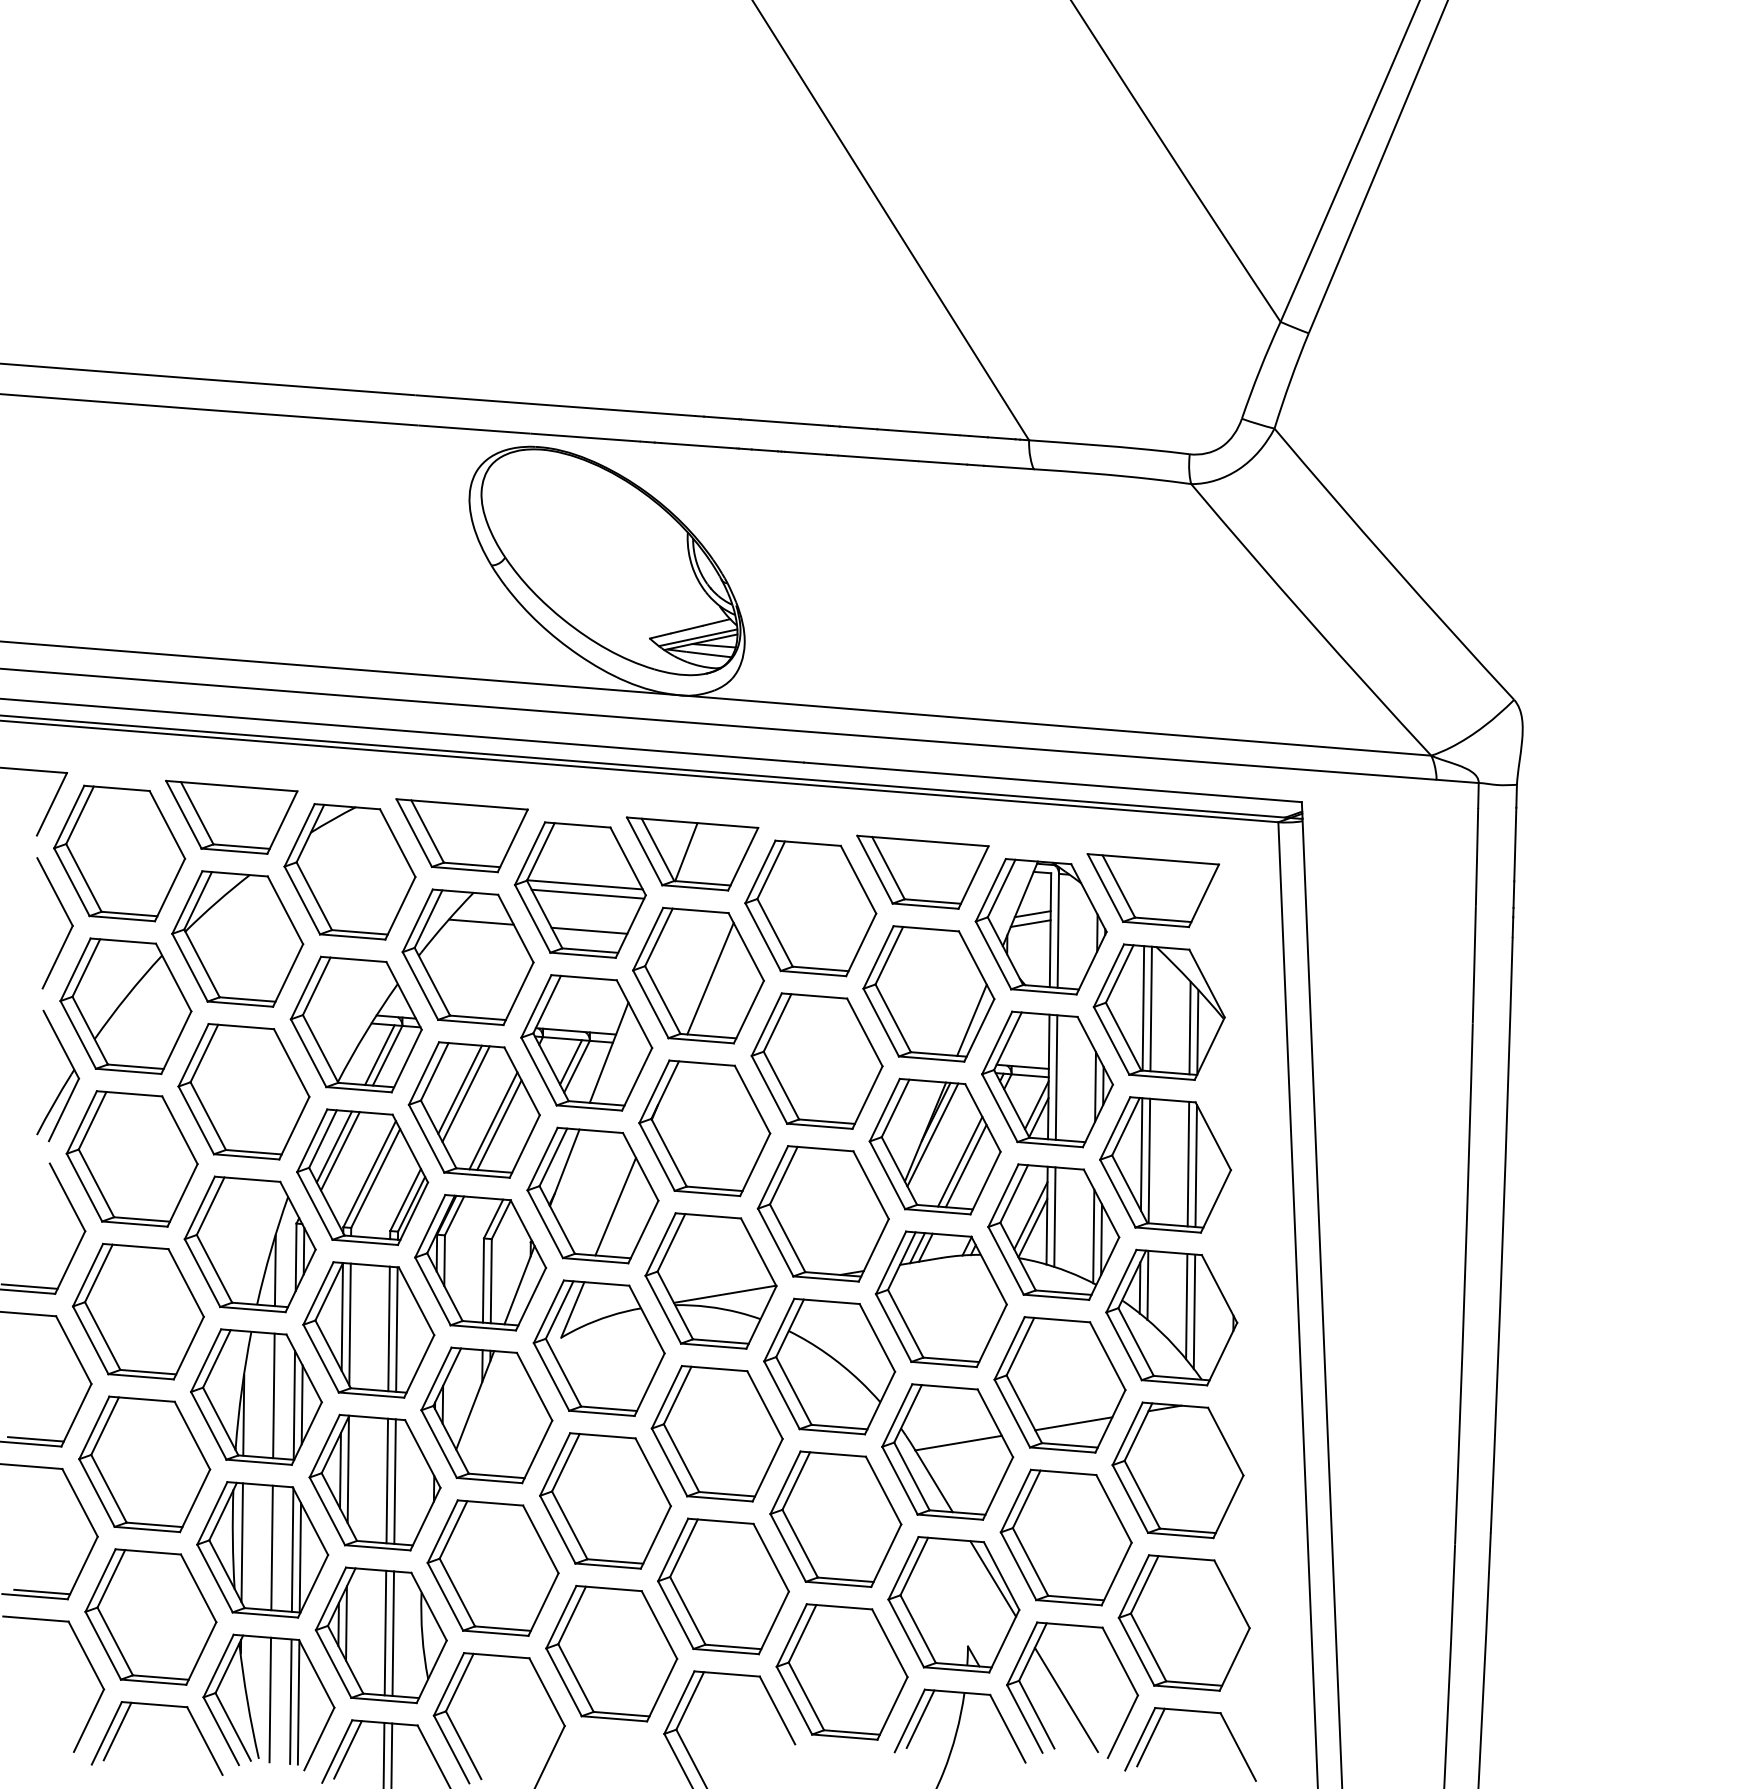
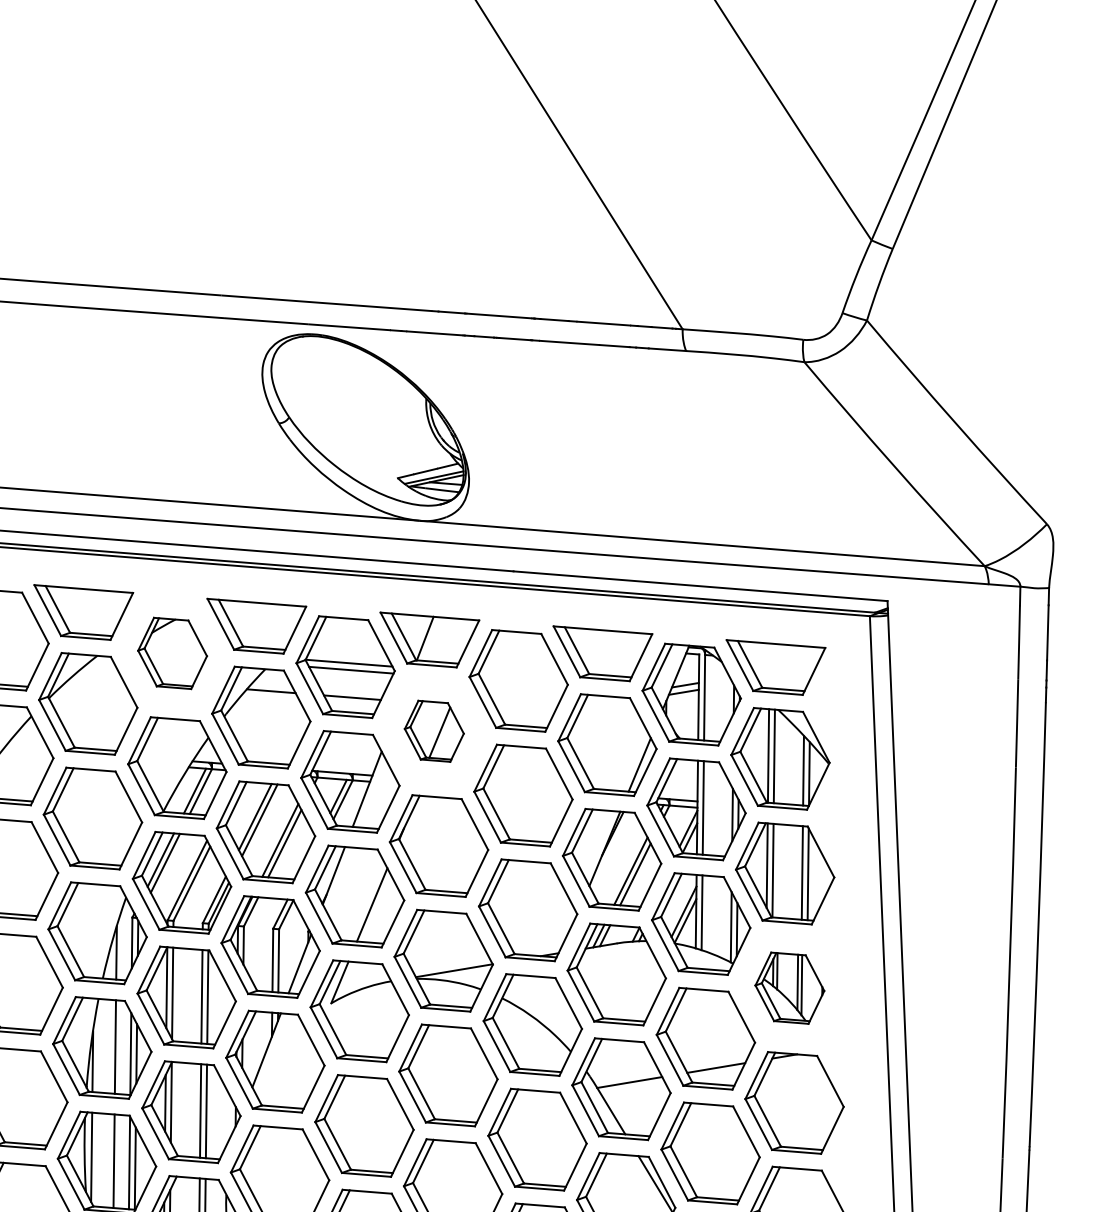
part: (349, 871) -> (172, 653), size x0.7
part: (698, 975) -> (434, 731), size x0.6
line: (932, 1134) -> (610, 850), removed
part: (1171, 1317) -> (789, 988), size x0.7

